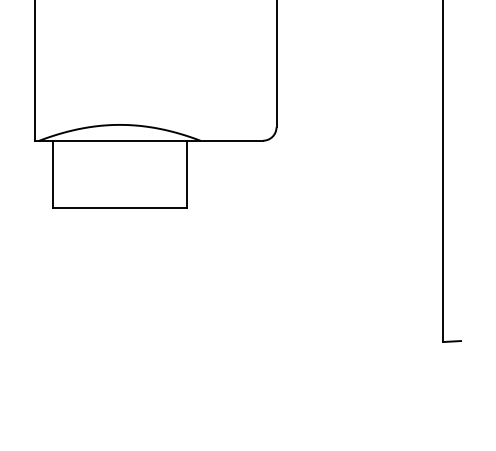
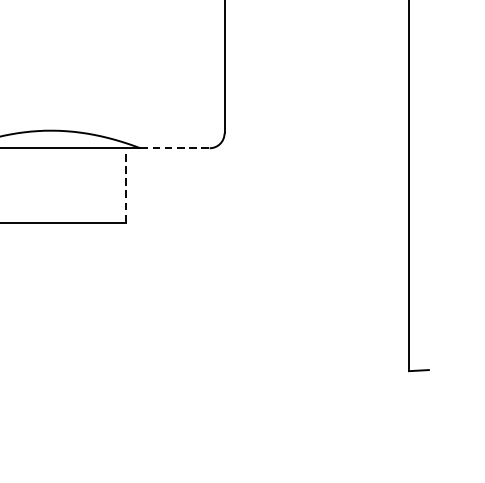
line: (232, 140) -> (175, 147), solid -> dashed
line: (187, 174) -> (126, 185), solid -> dashed

